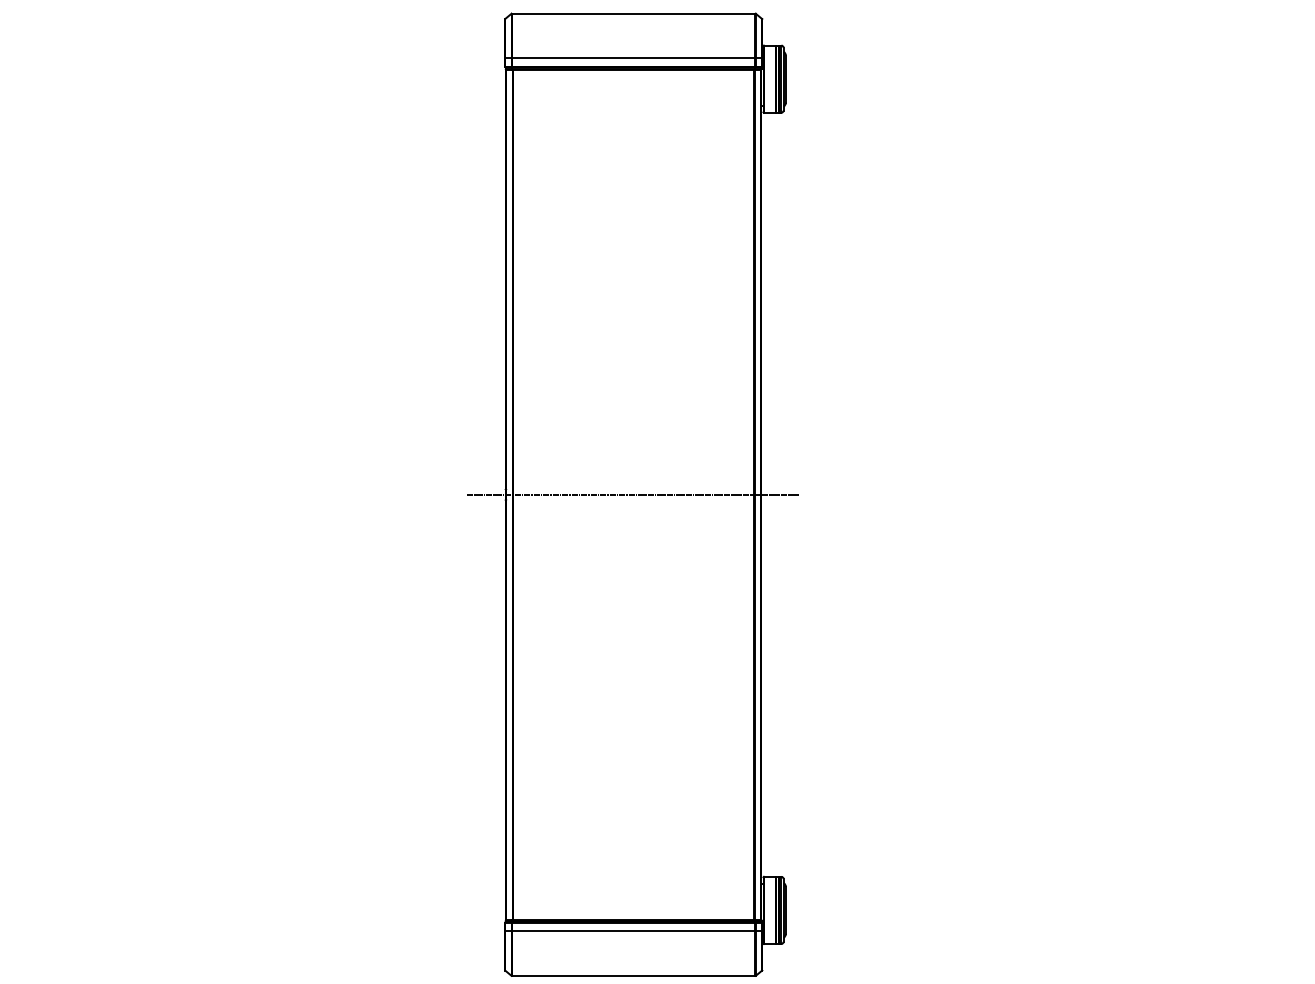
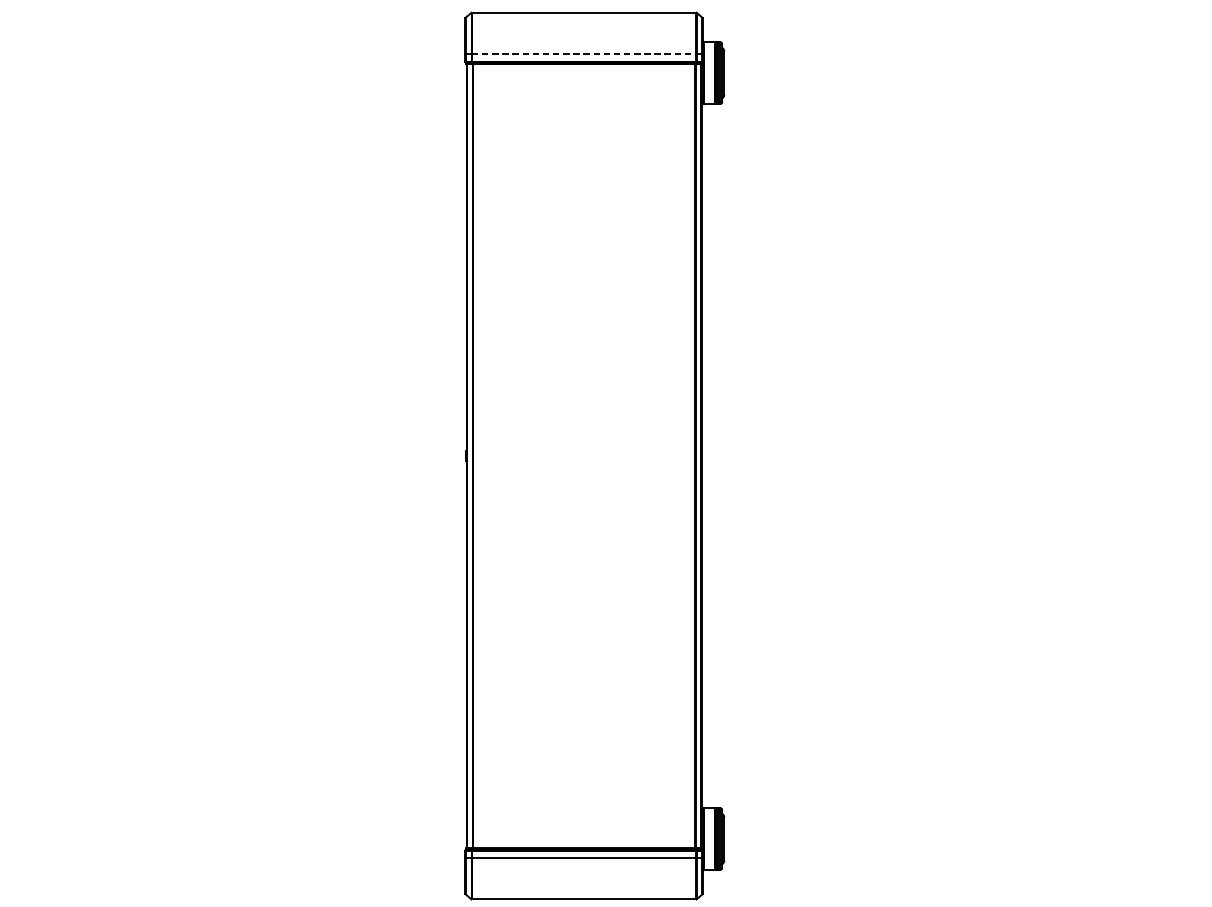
line: (633, 58) -> (583, 54), solid -> dashed
line: (633, 494) -> (583, 455), removed

